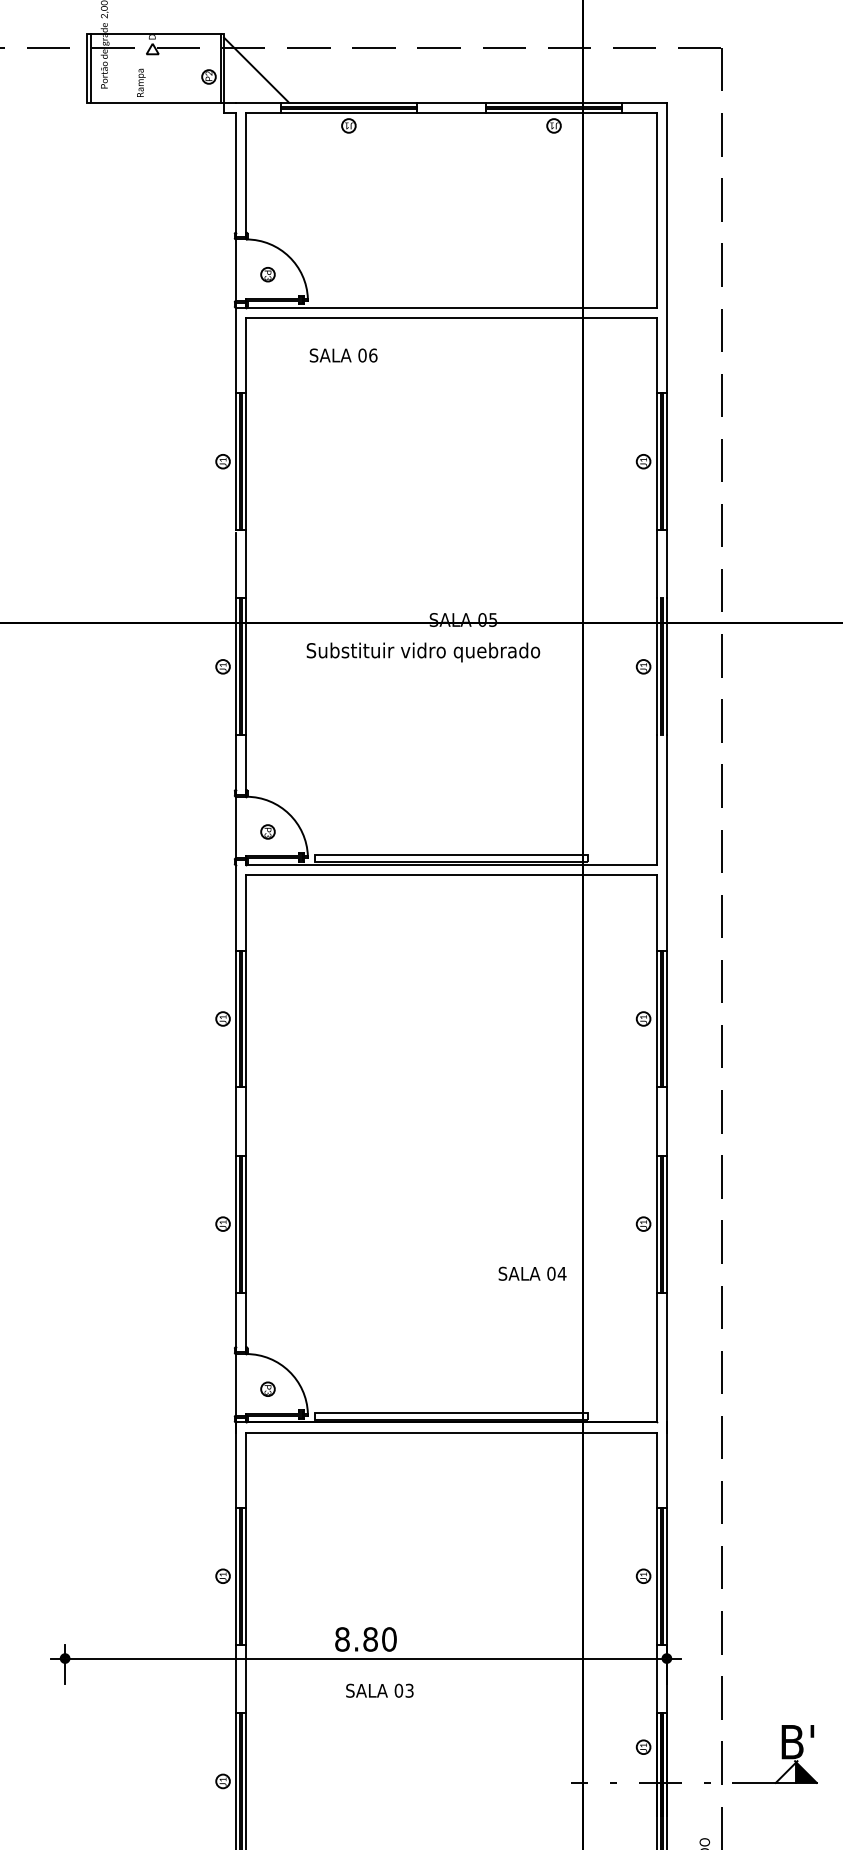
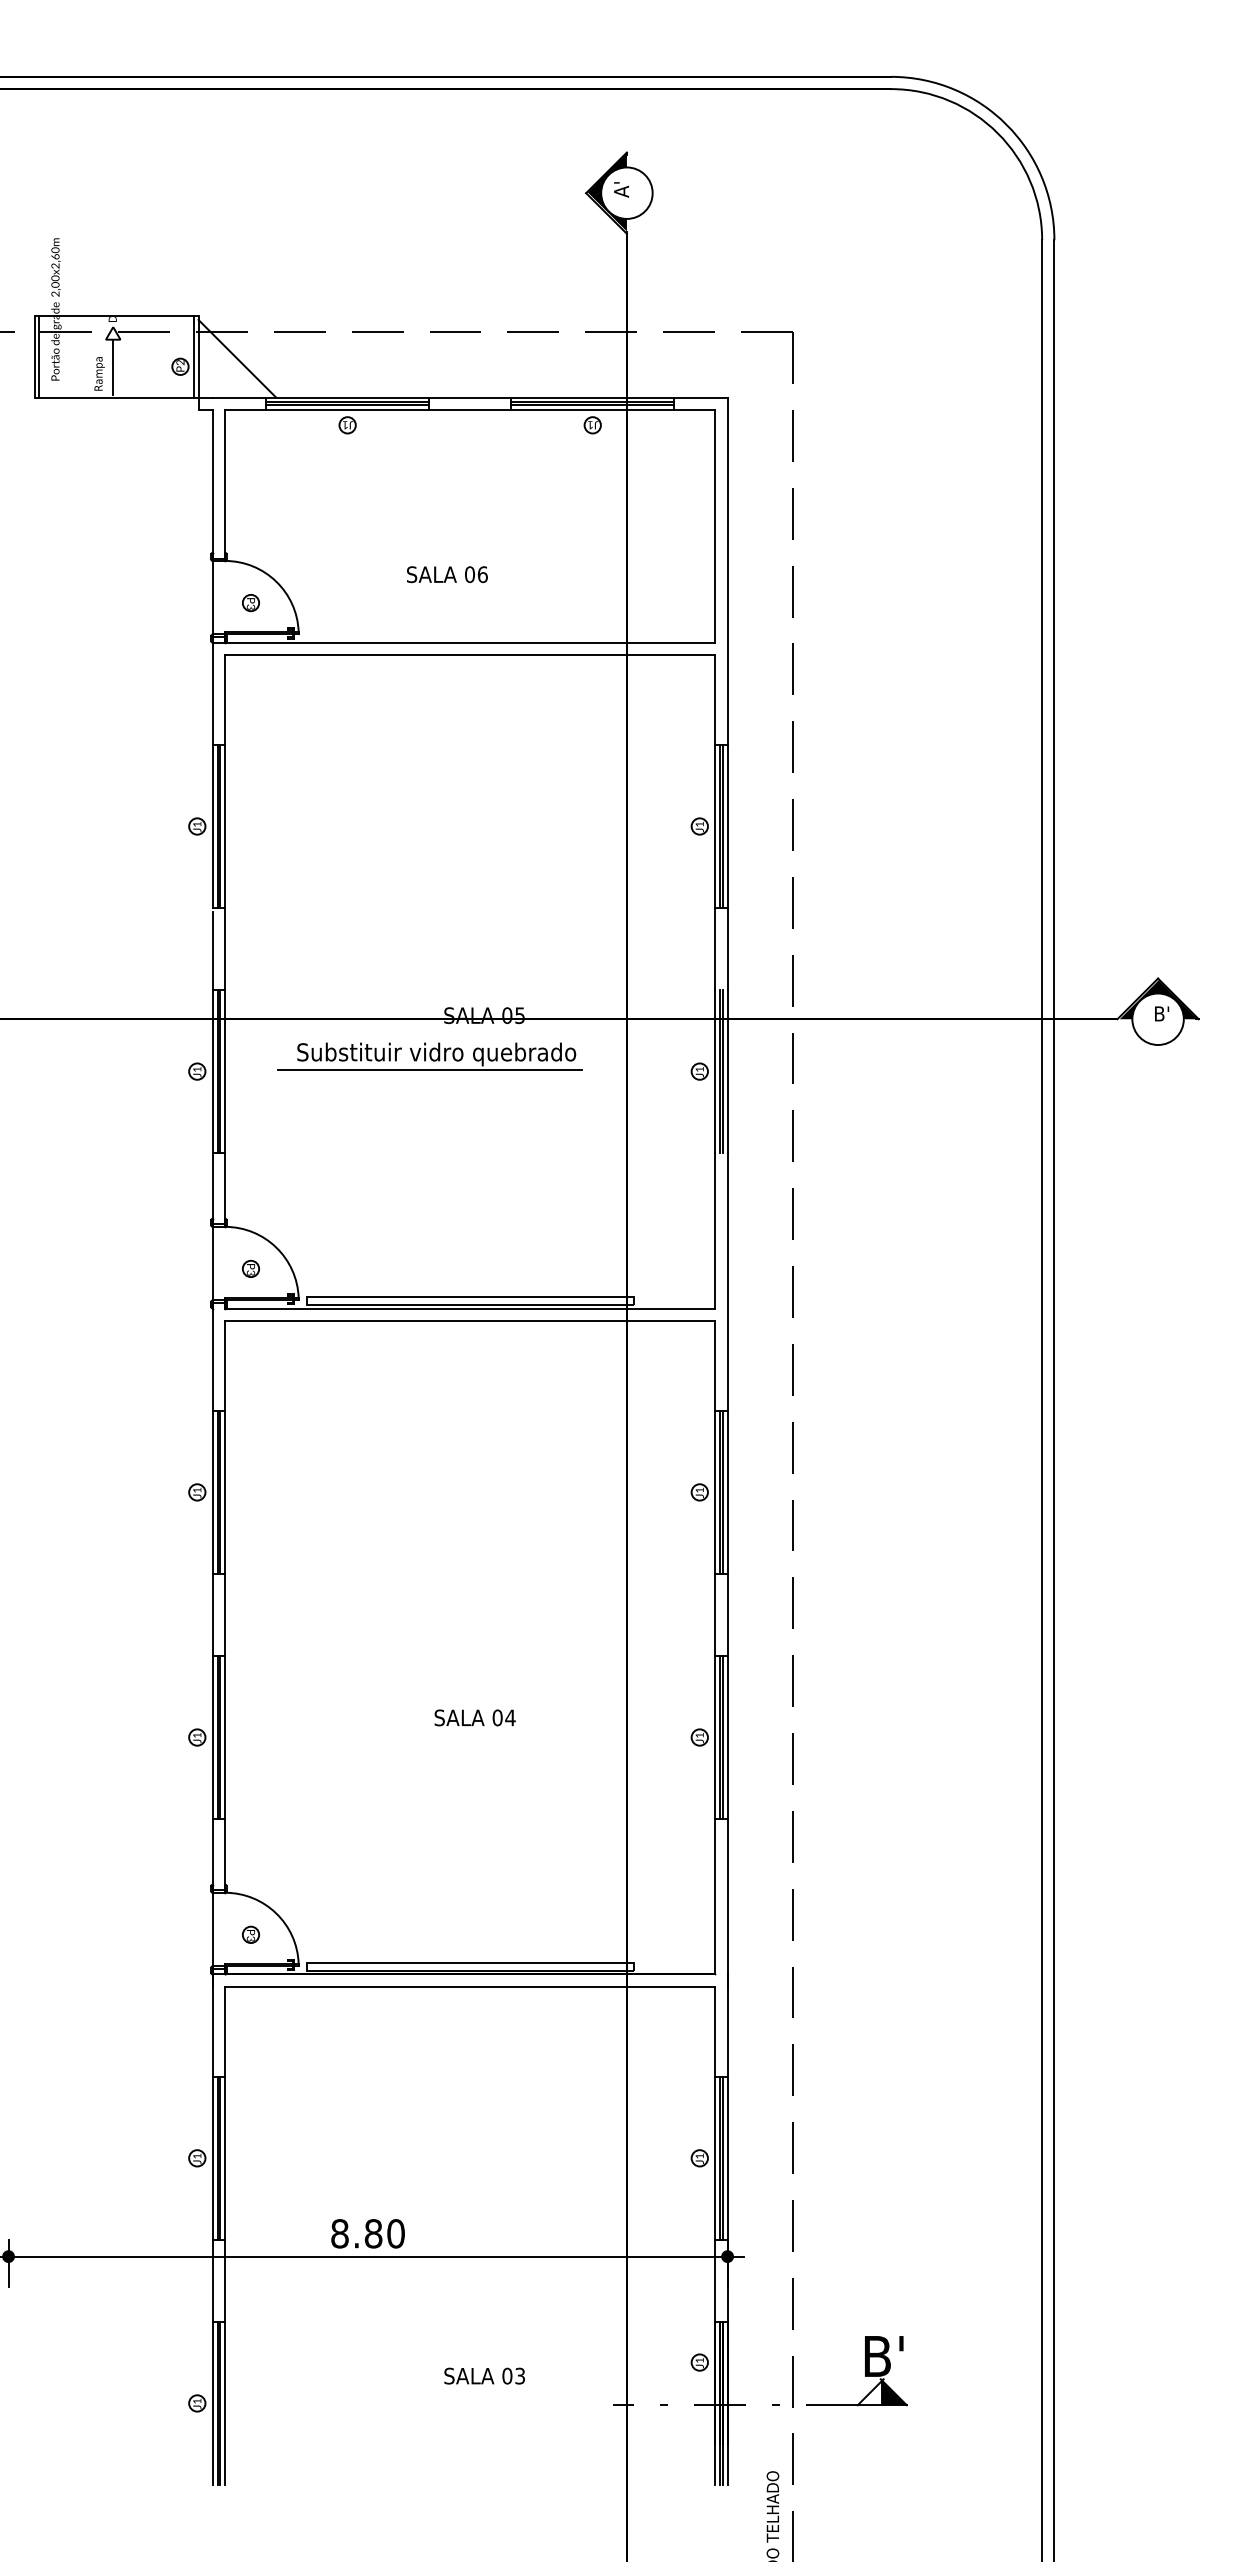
line: (152, 76) -> (113, 366), added
text: (343, 355) -> (447, 574), moved
line: (417, 665) -> (429, 1069), added
text: (532, 1273) -> (474, 1717), moved
text: (379, 1690) -> (484, 2375), moved

